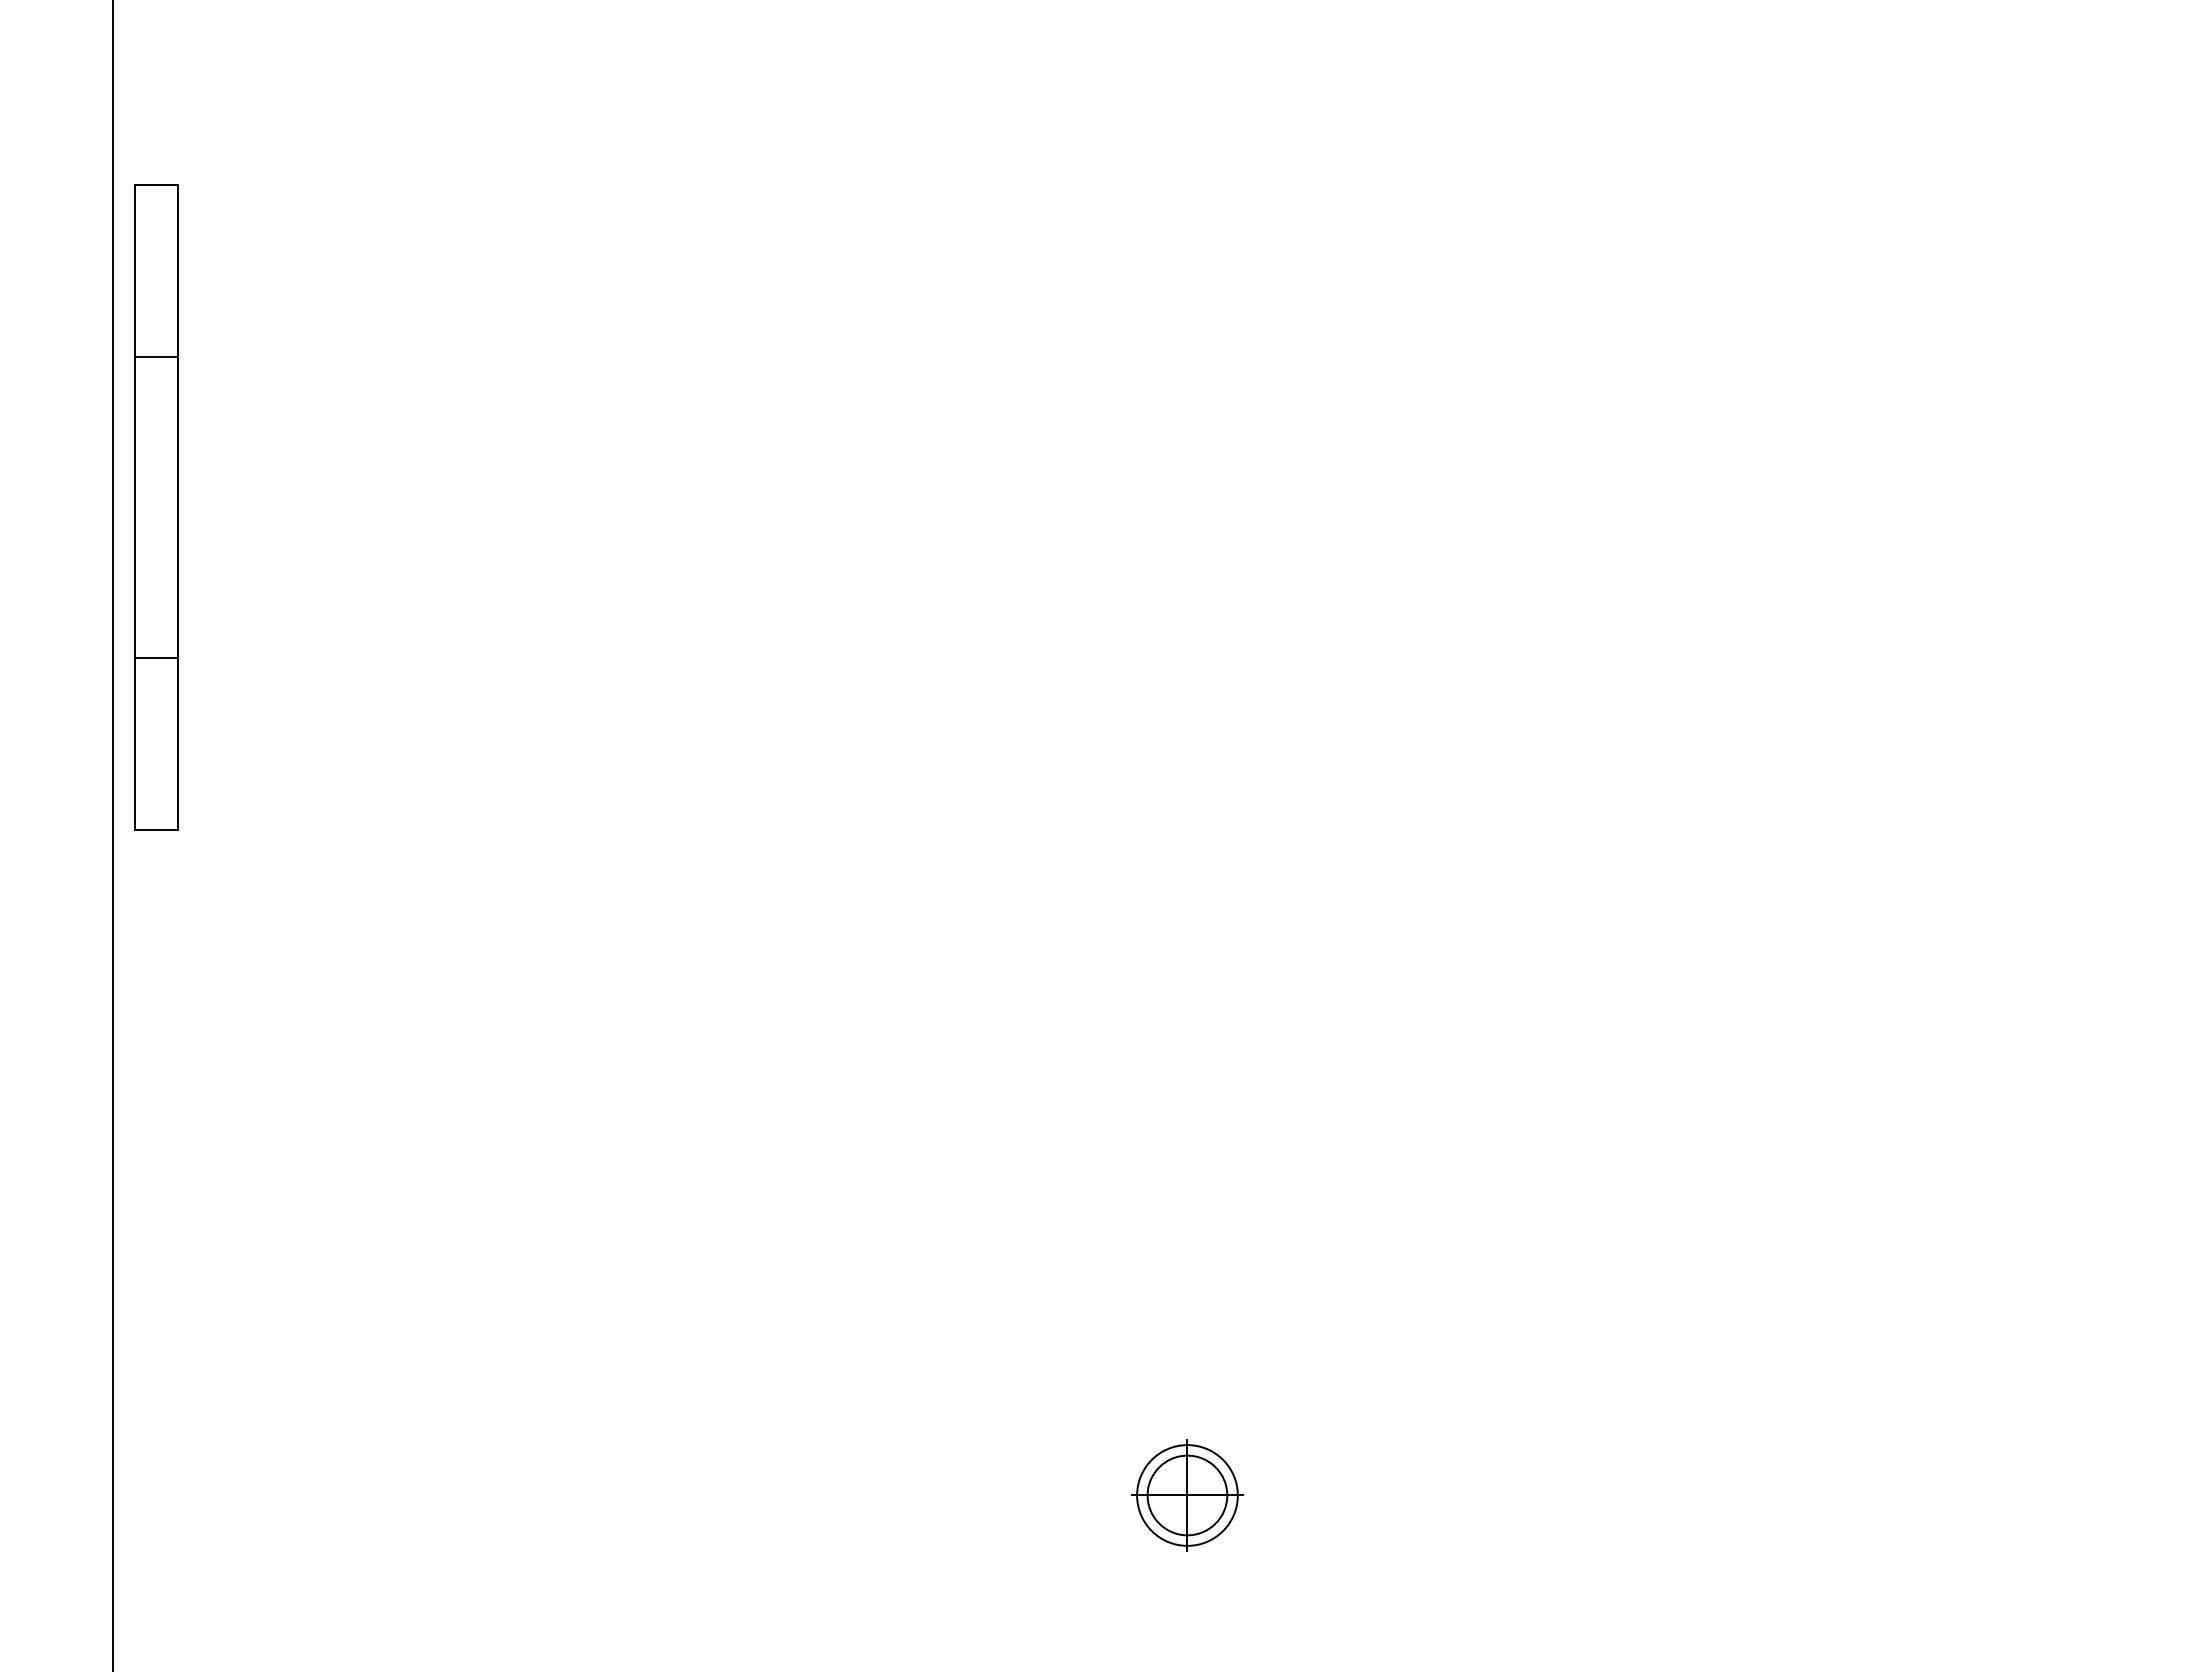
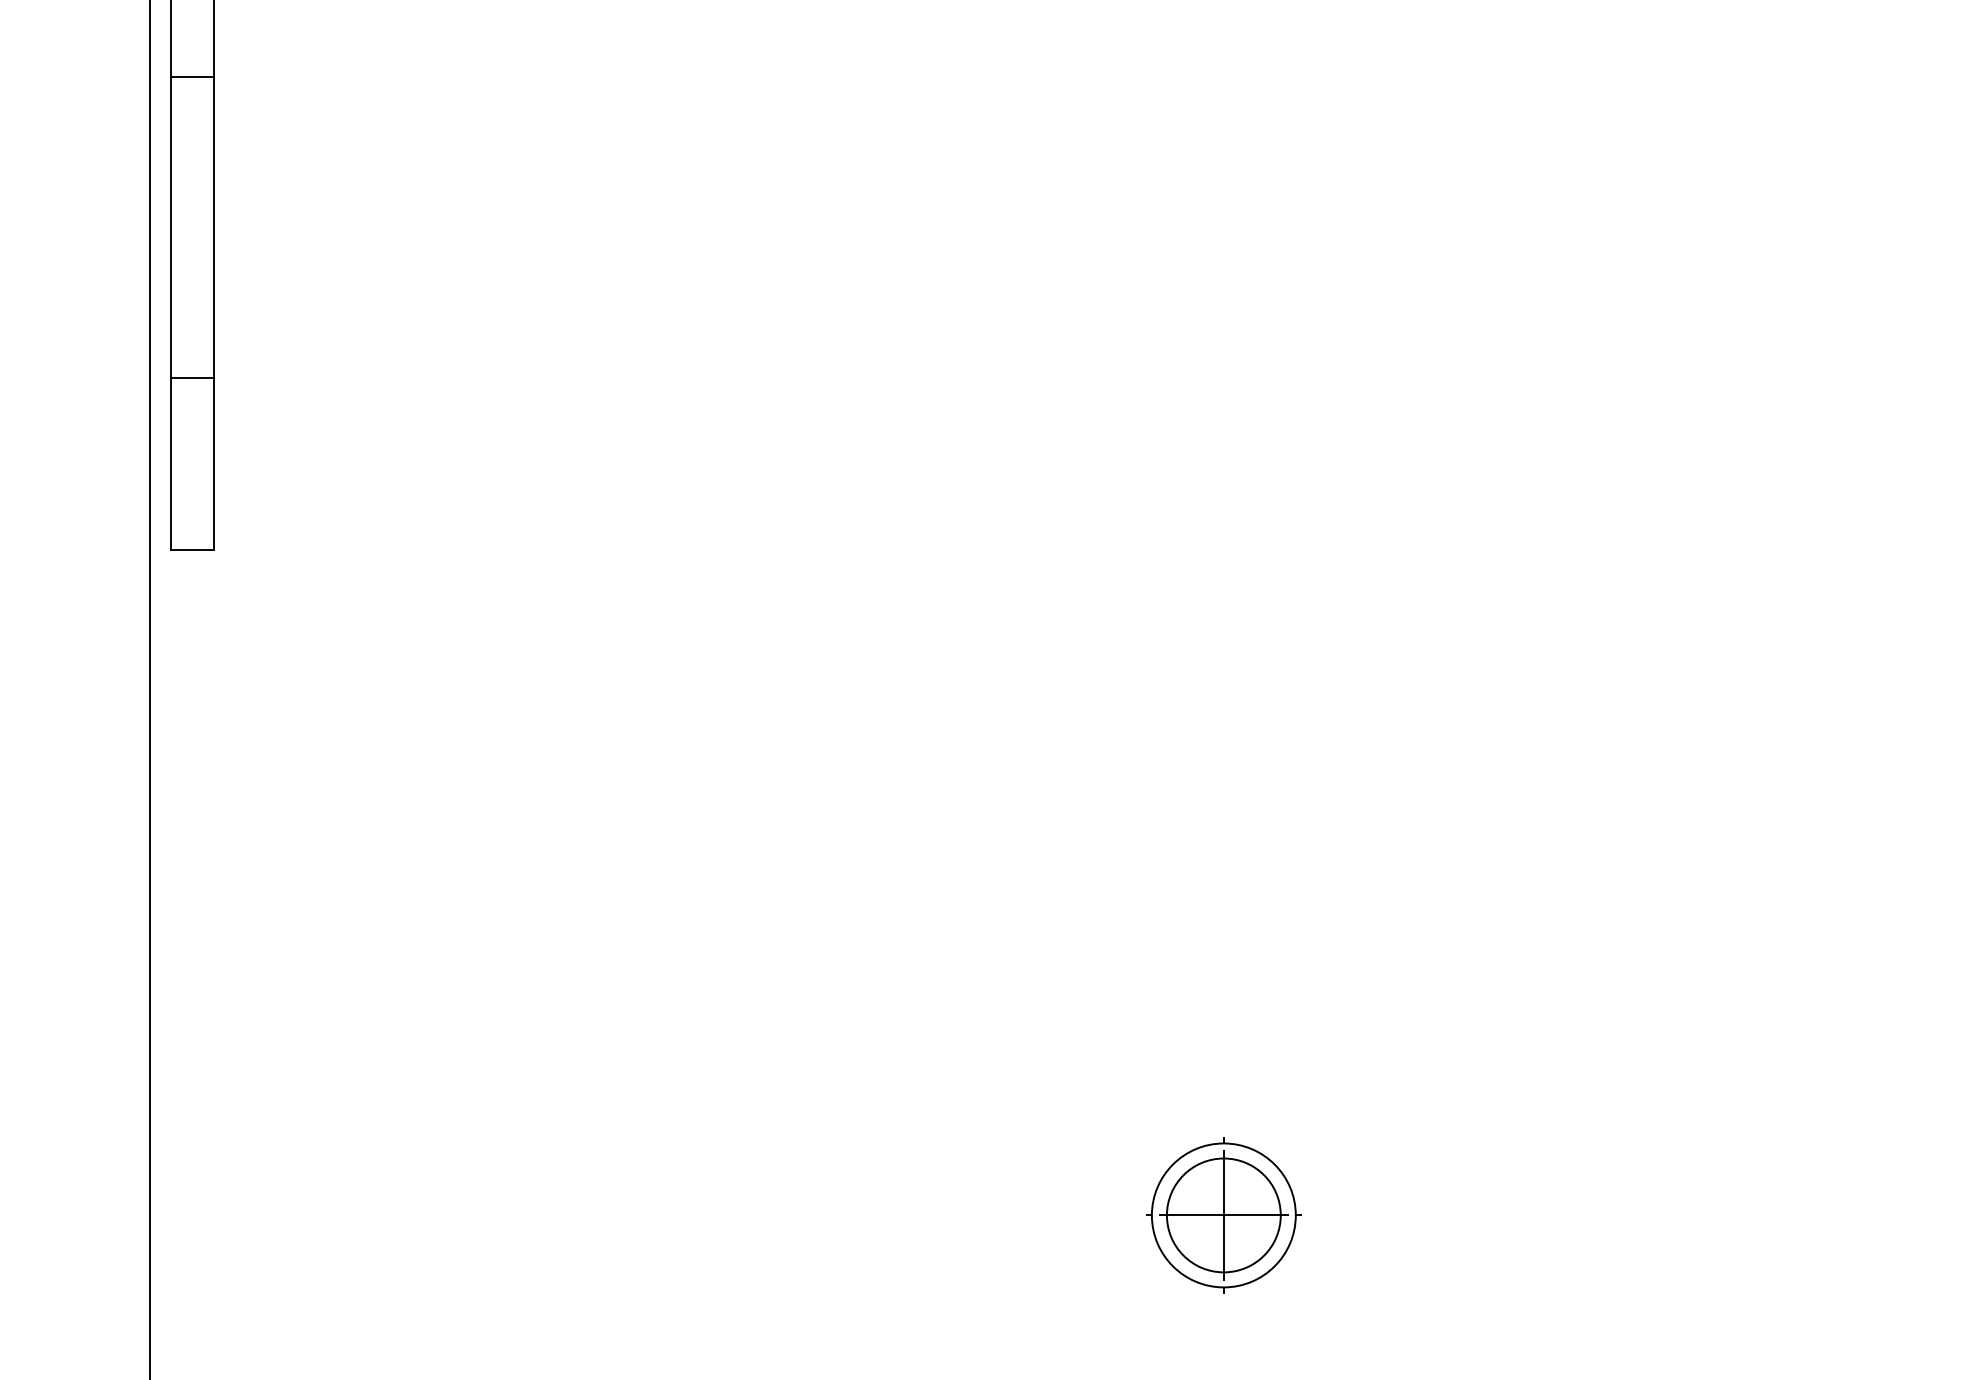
part: (1187, 1495) -> (1223, 1215), size x1.43

